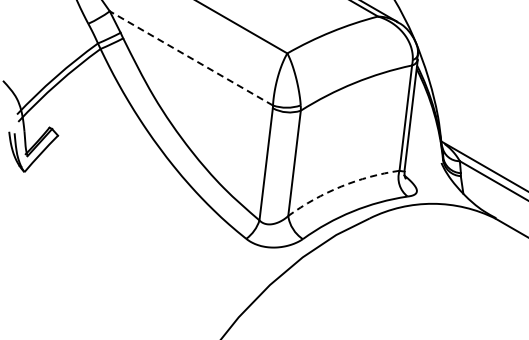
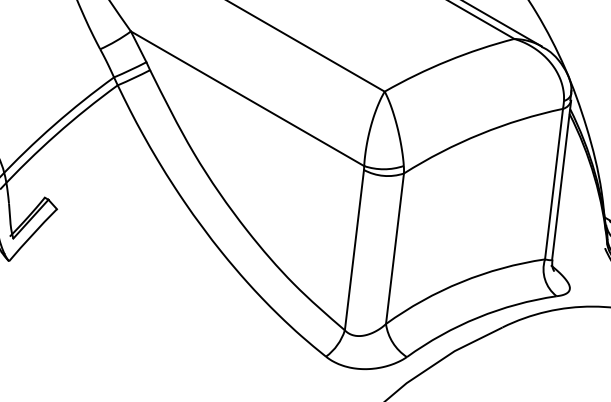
line: (190, 58) -> (246, 98), dashed -> solid
arc: (341, 186) -> (462, 281), dashed -> solid

